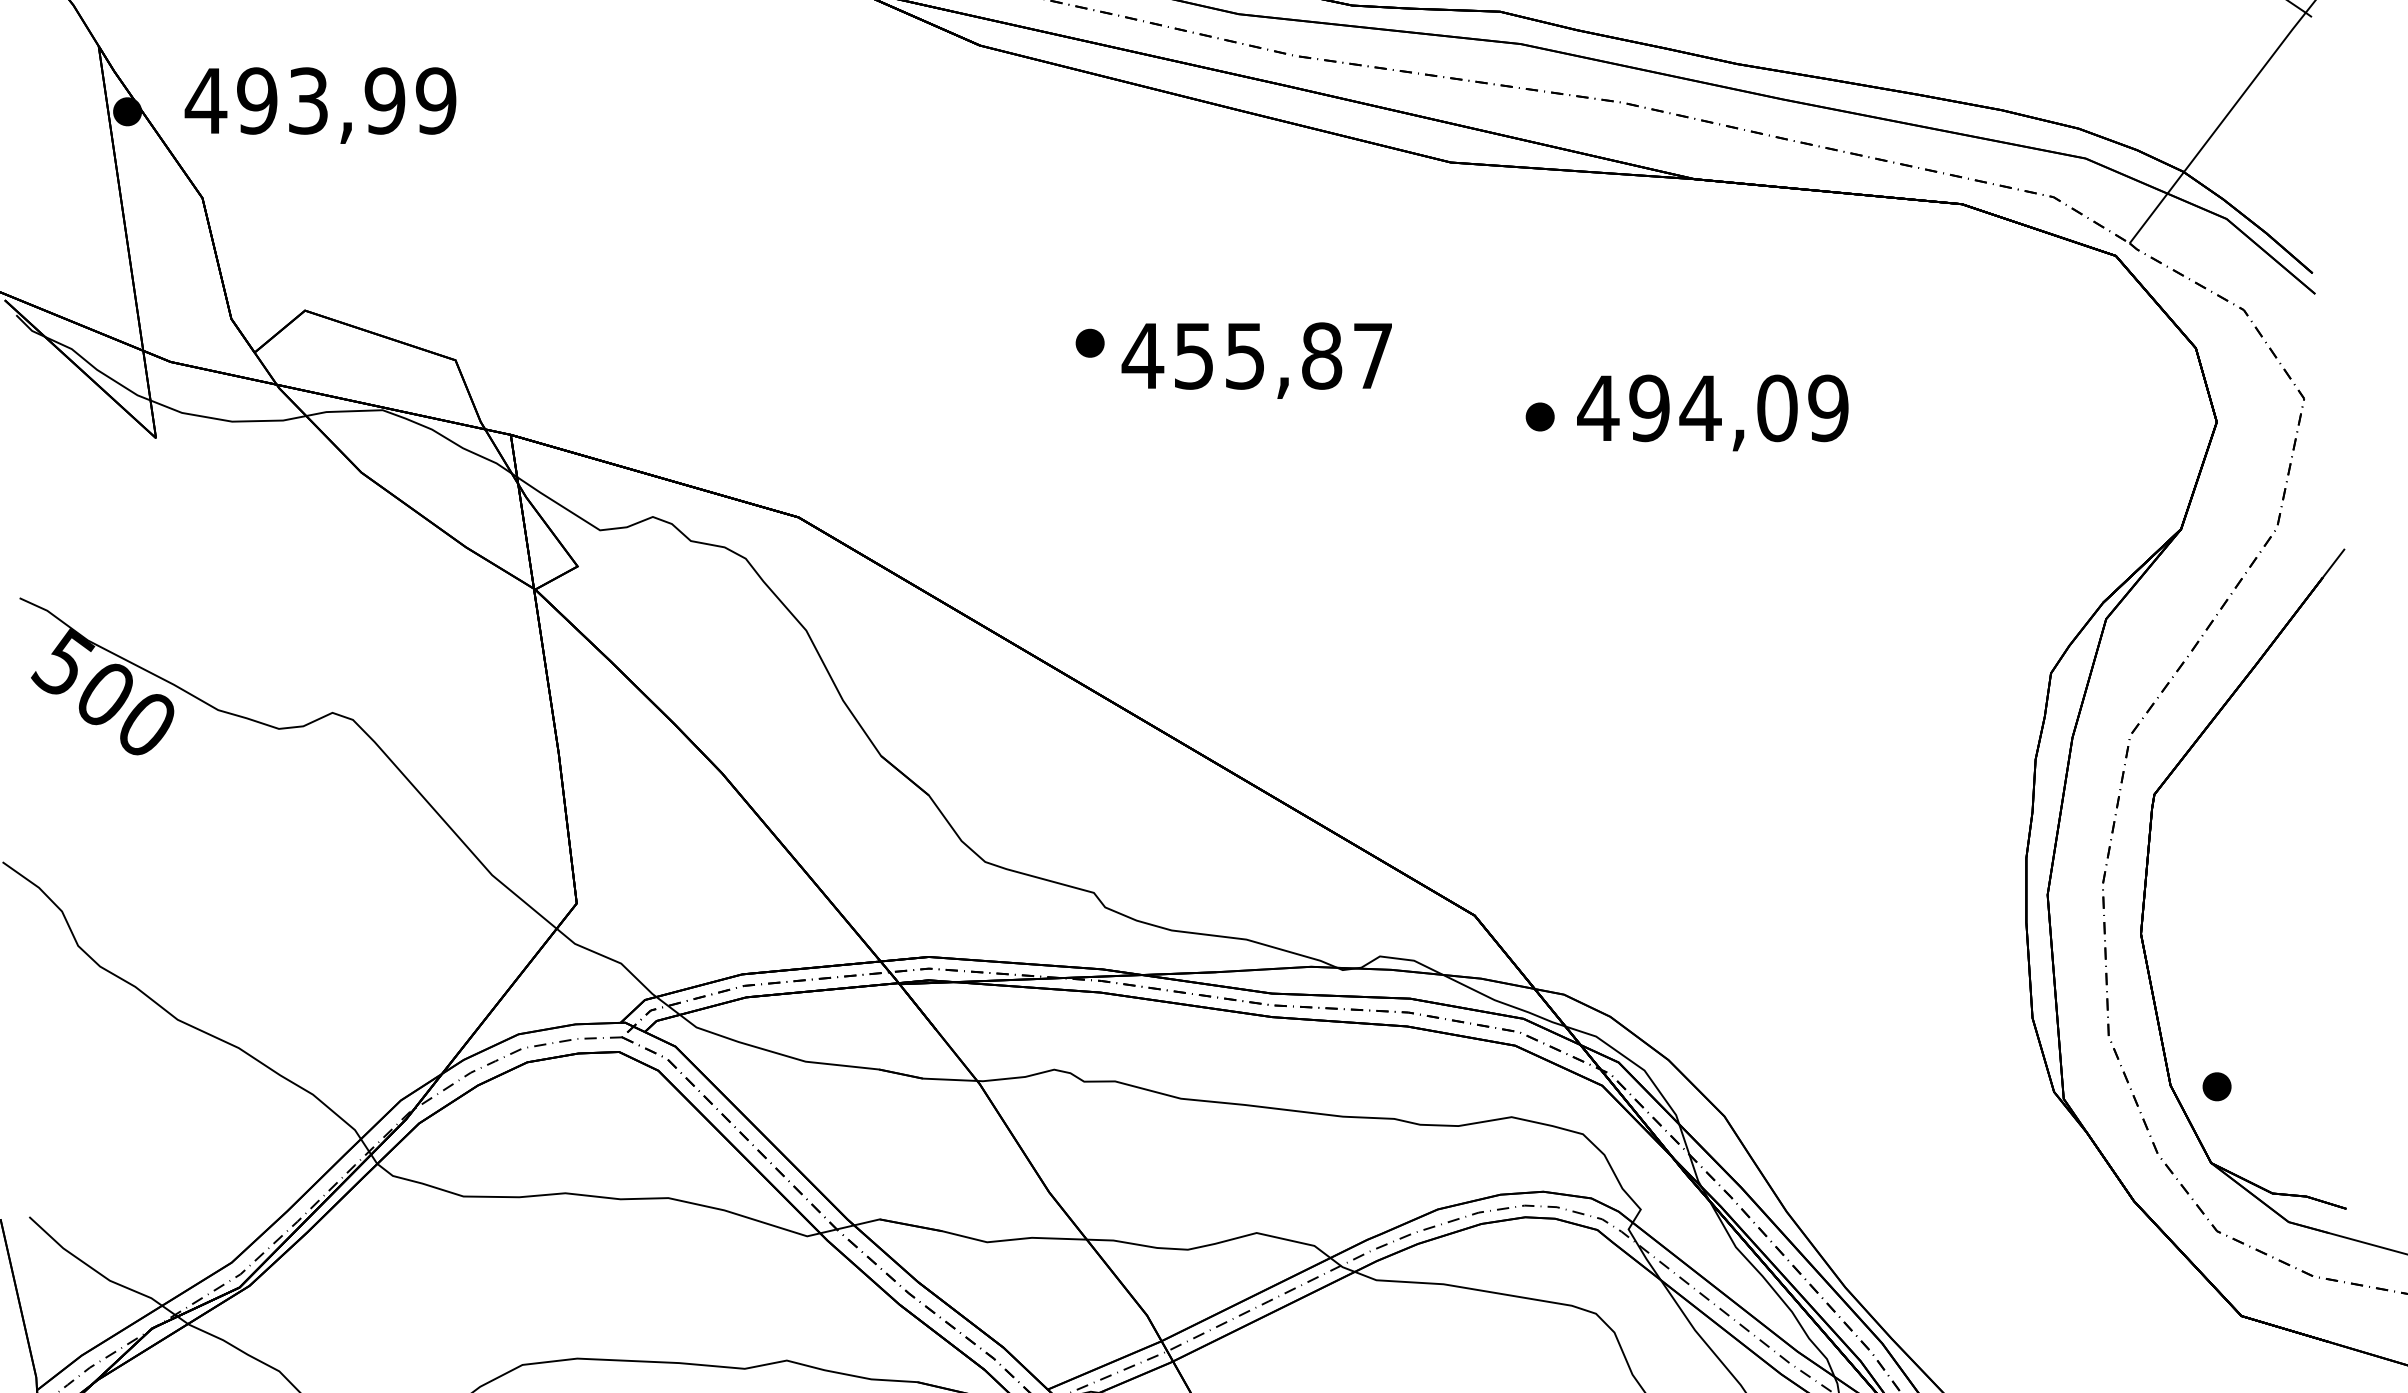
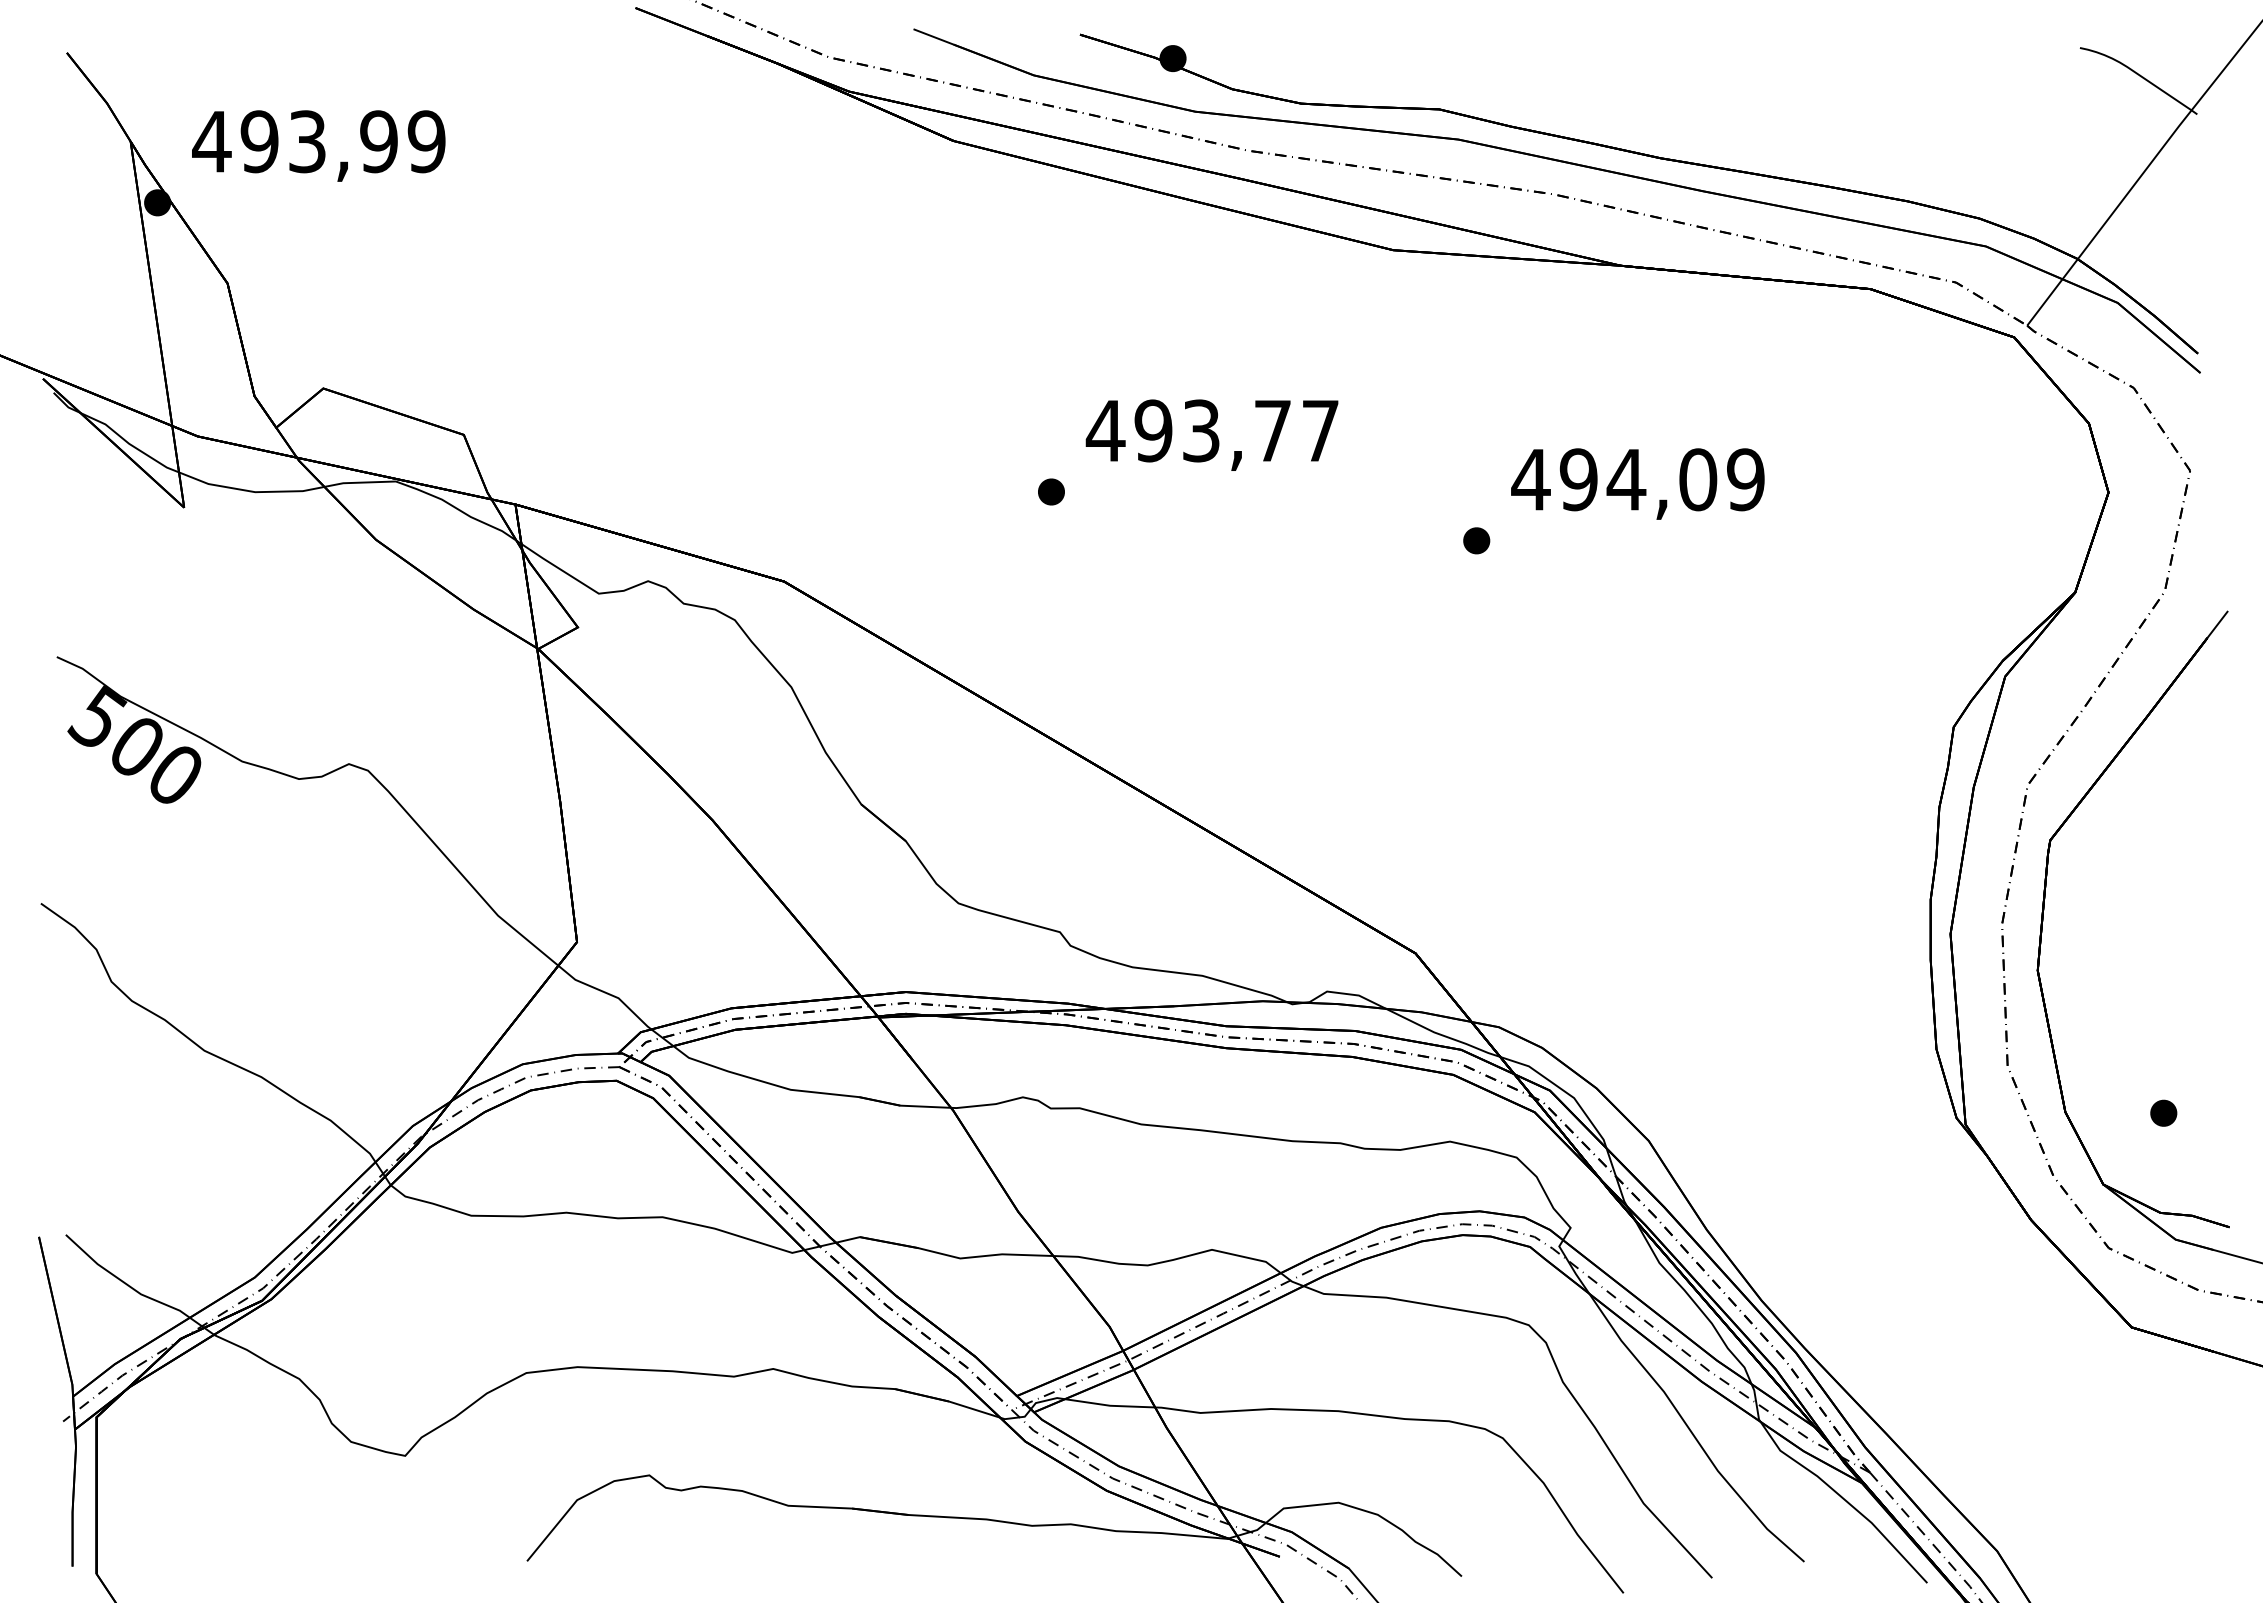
text: (320, 105) -> (318, 145), moved
part: (1090, 342) -> (1051, 491), moved
text: (1257, 355) -> (1212, 430), 455,87 -> 493,77
part: (1539, 416) -> (1476, 540), moved
part: (2216, 1085) -> (2163, 1112), moved

